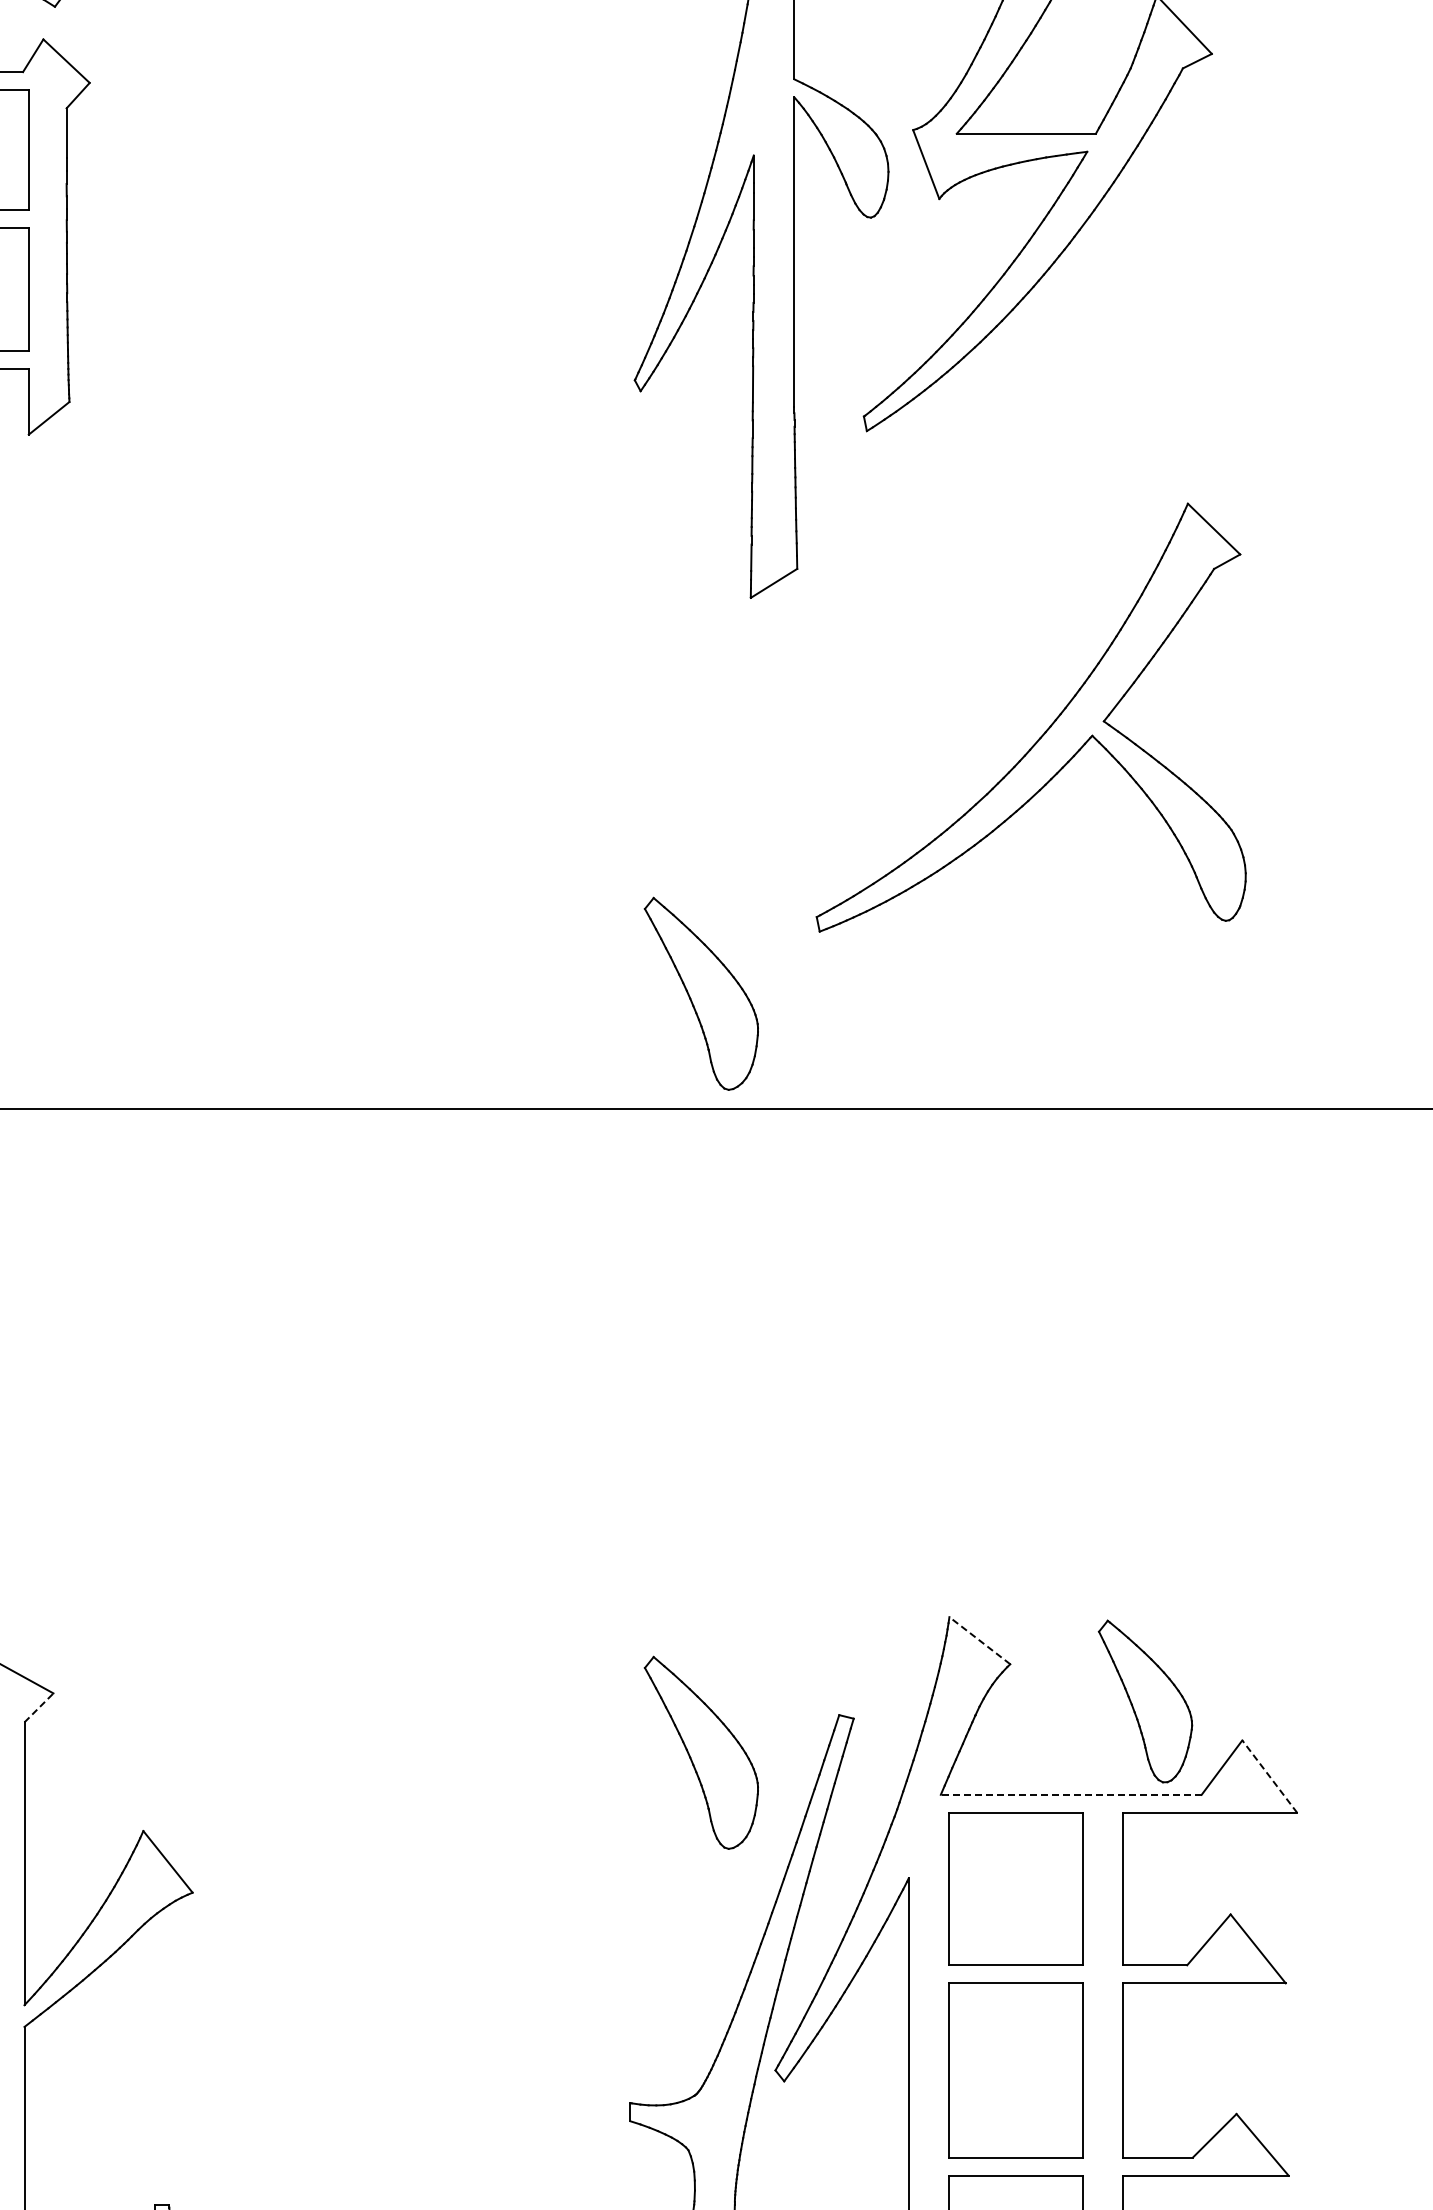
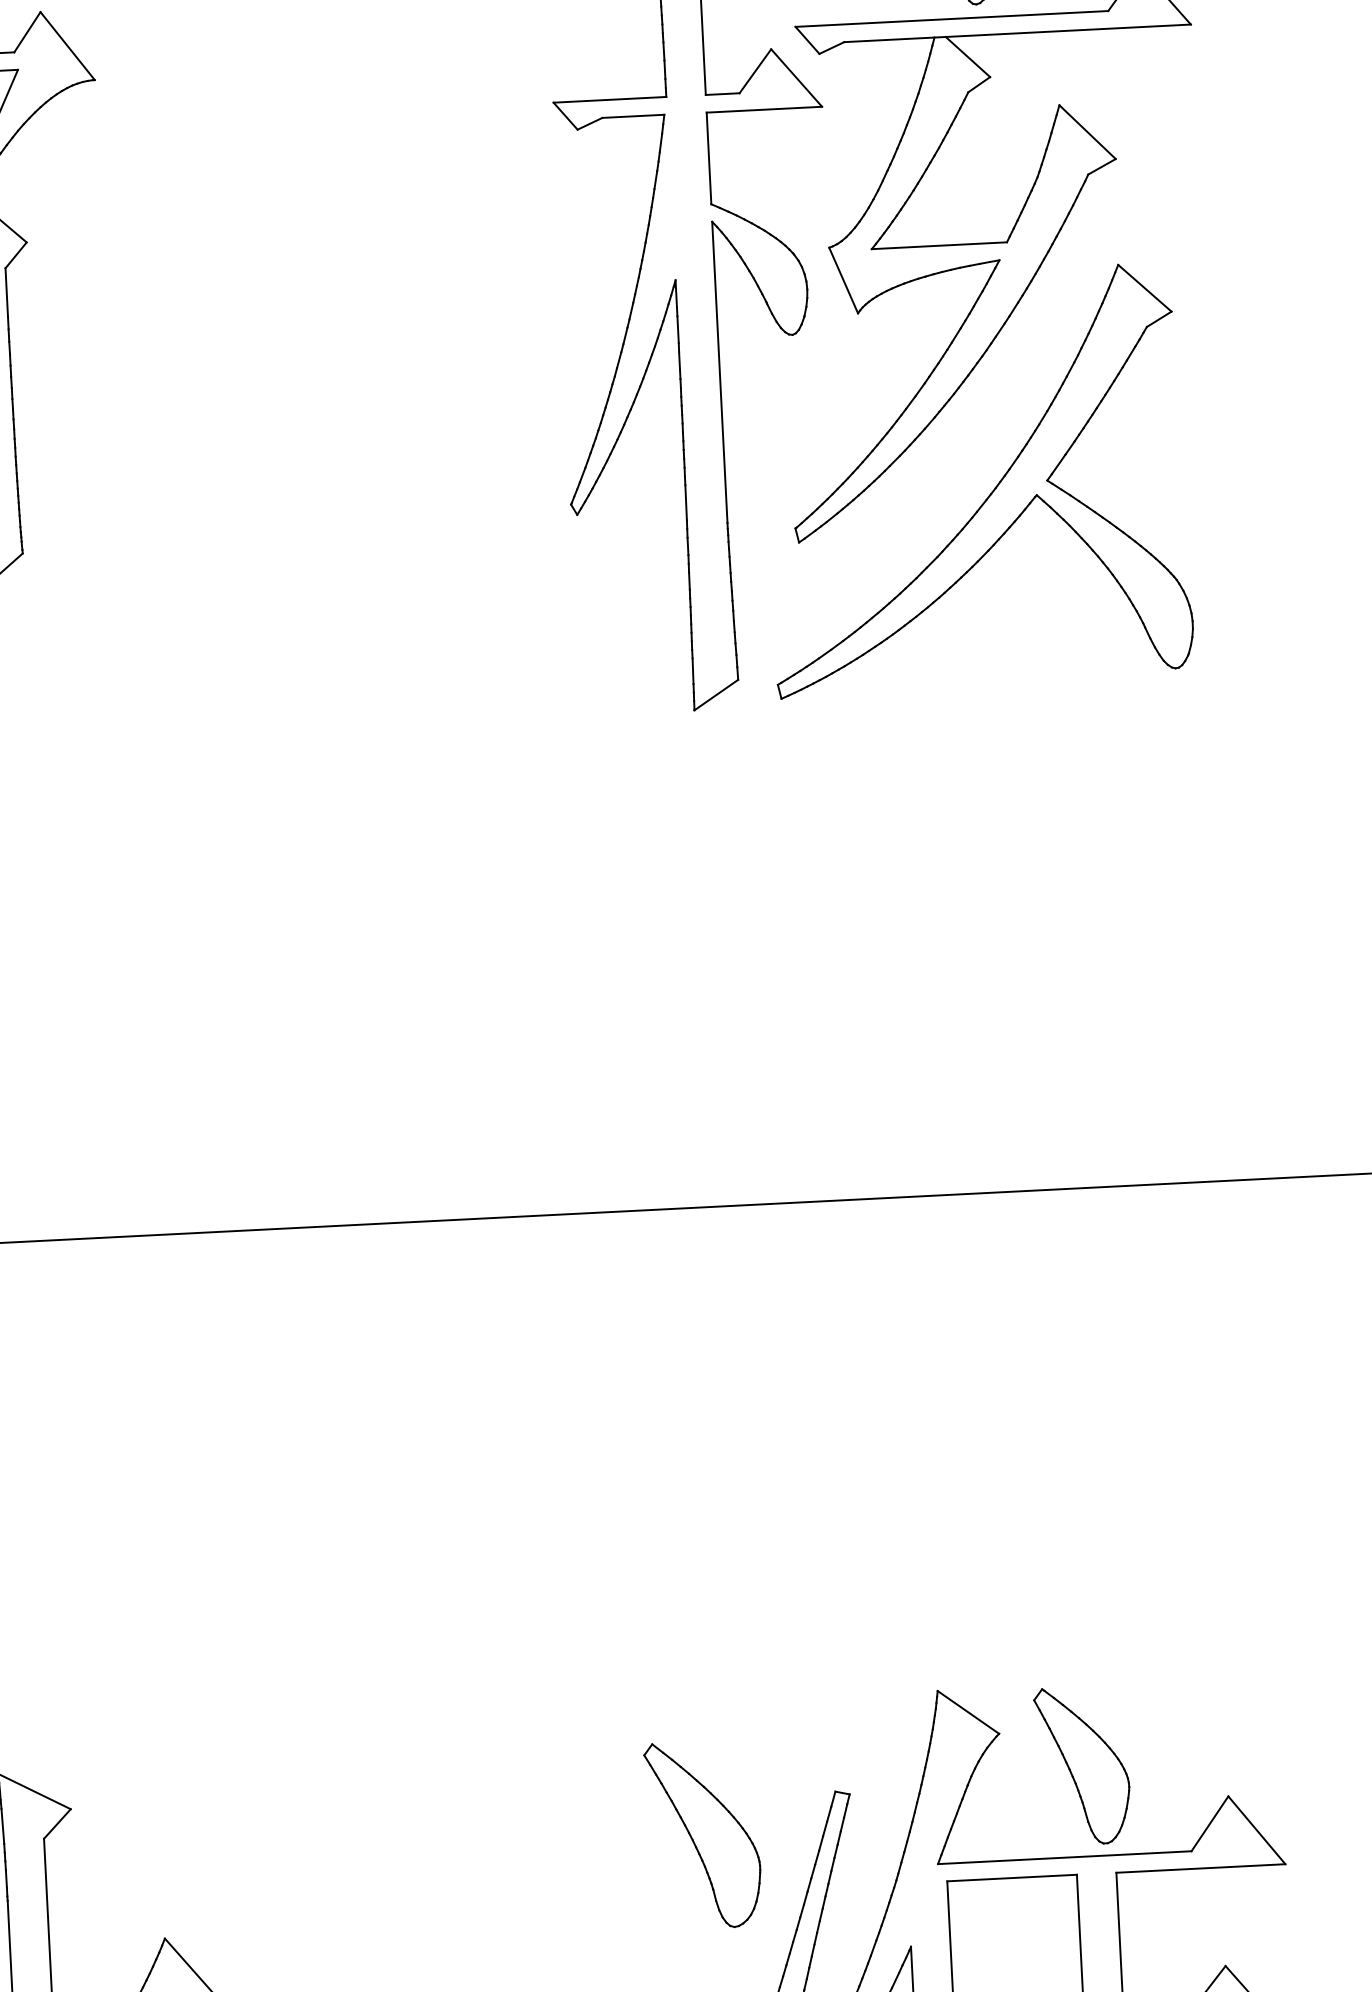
part: (1044, 731) -> (990, 493), moved
part: (700, 993) -> (665, 1097), removed
line: (979, 1640) -> (968, 1712), dashed -> solid
part: (1145, 1701) -> (1082, 1765), moved
line: (39, 1707) -> (57, 1823), dashed -> solid
line: (1269, 1776) -> (1256, 1830), dashed -> solid
line: (1070, 1794) -> (1064, 1857), dashed -> solid

